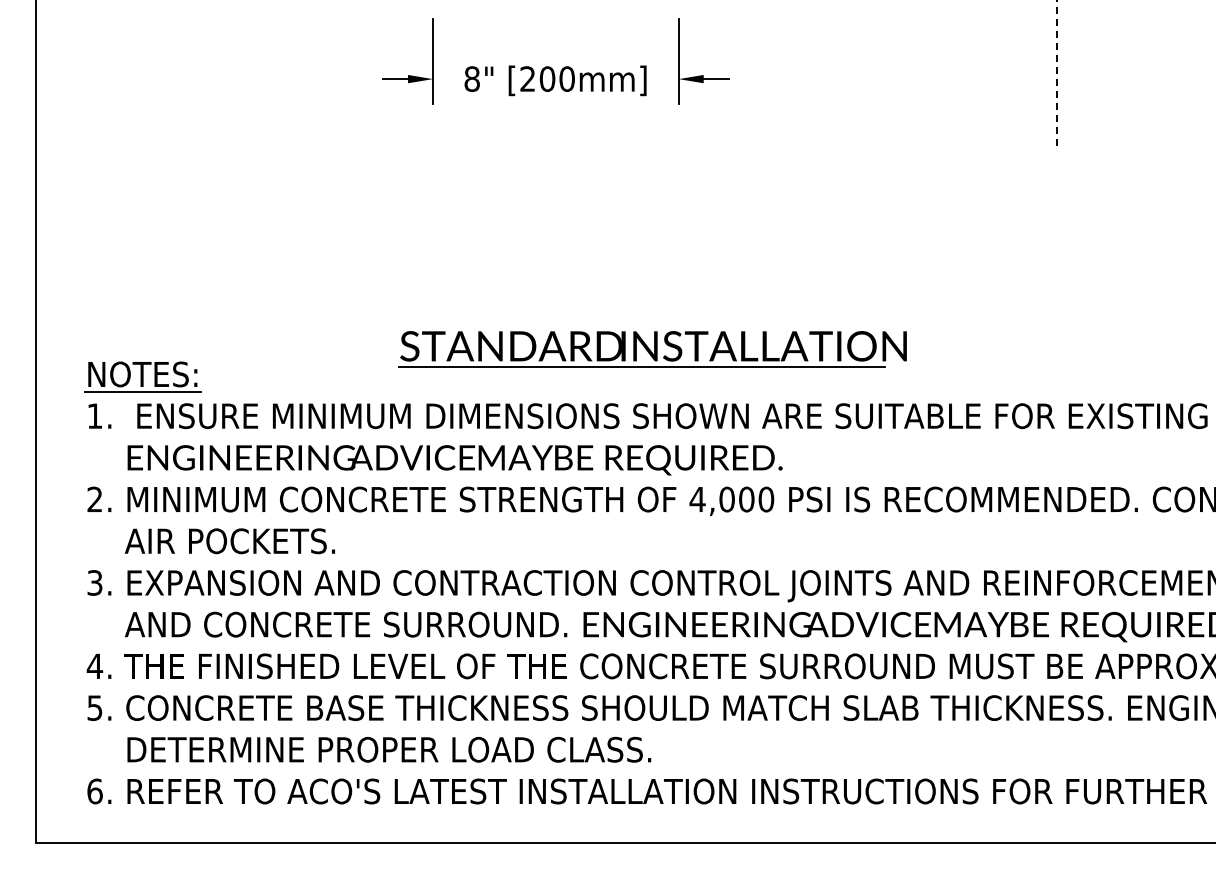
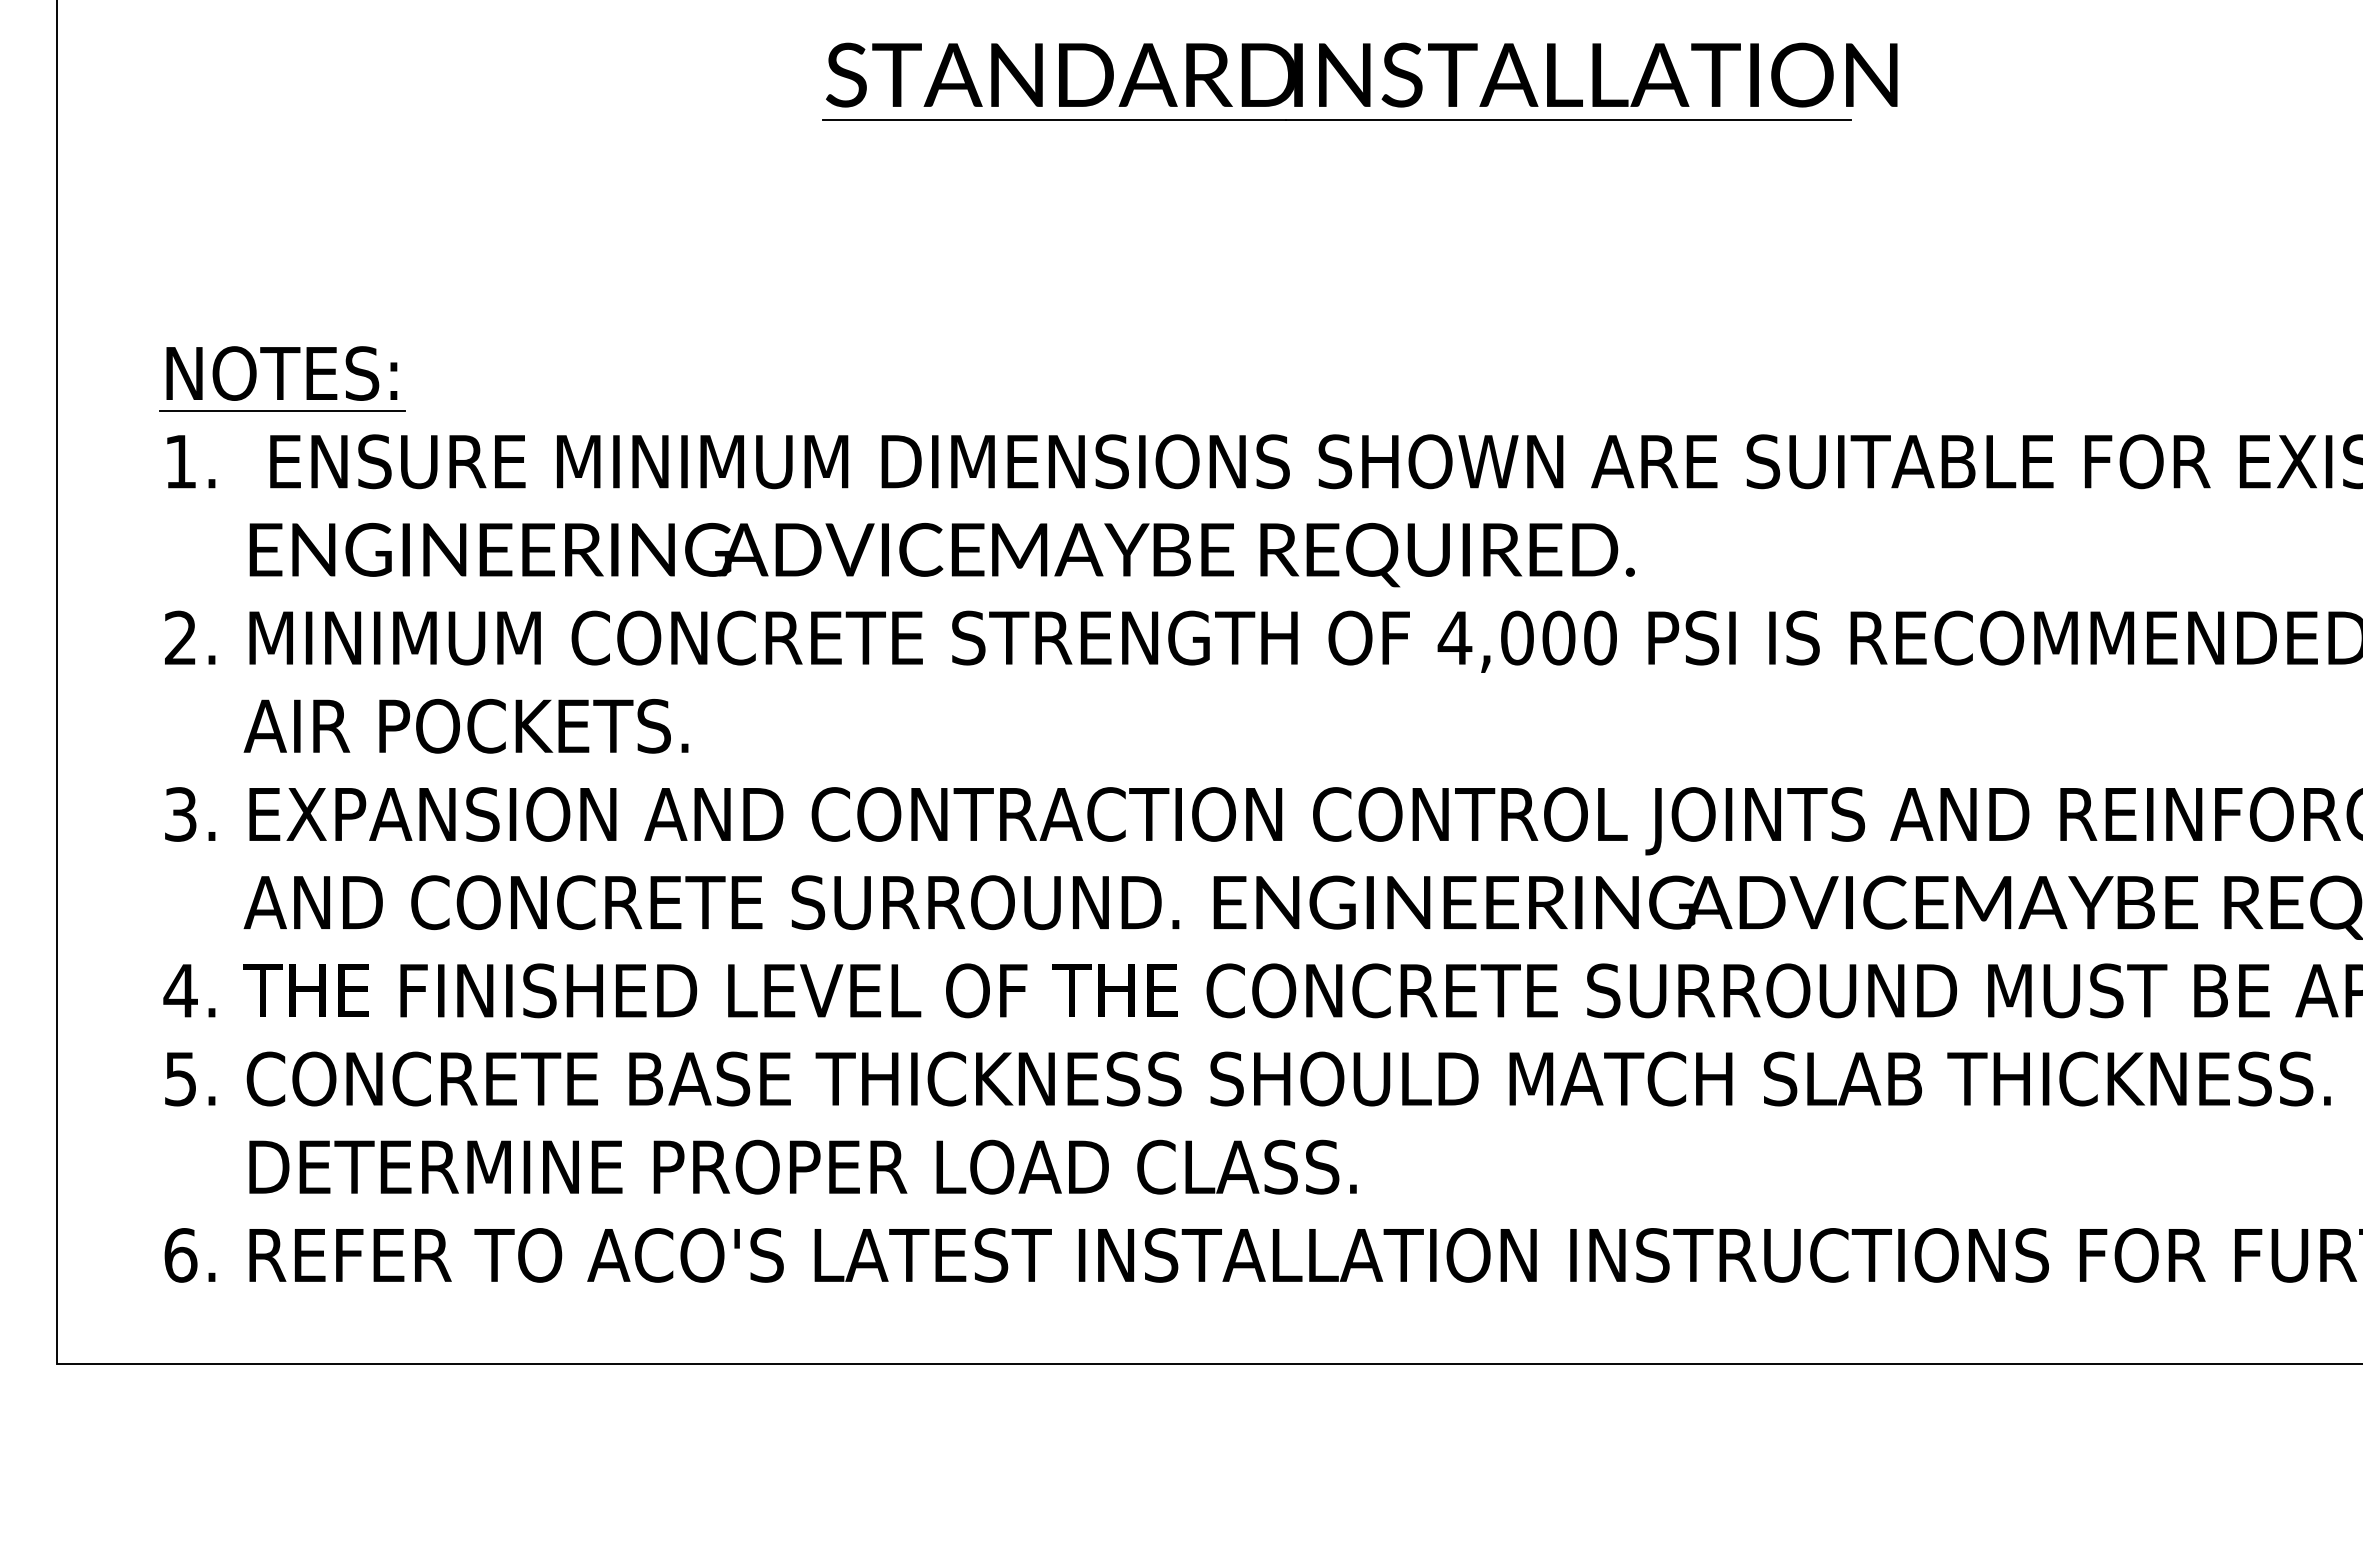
part: (652, 349) -> (1359, 81), moved

